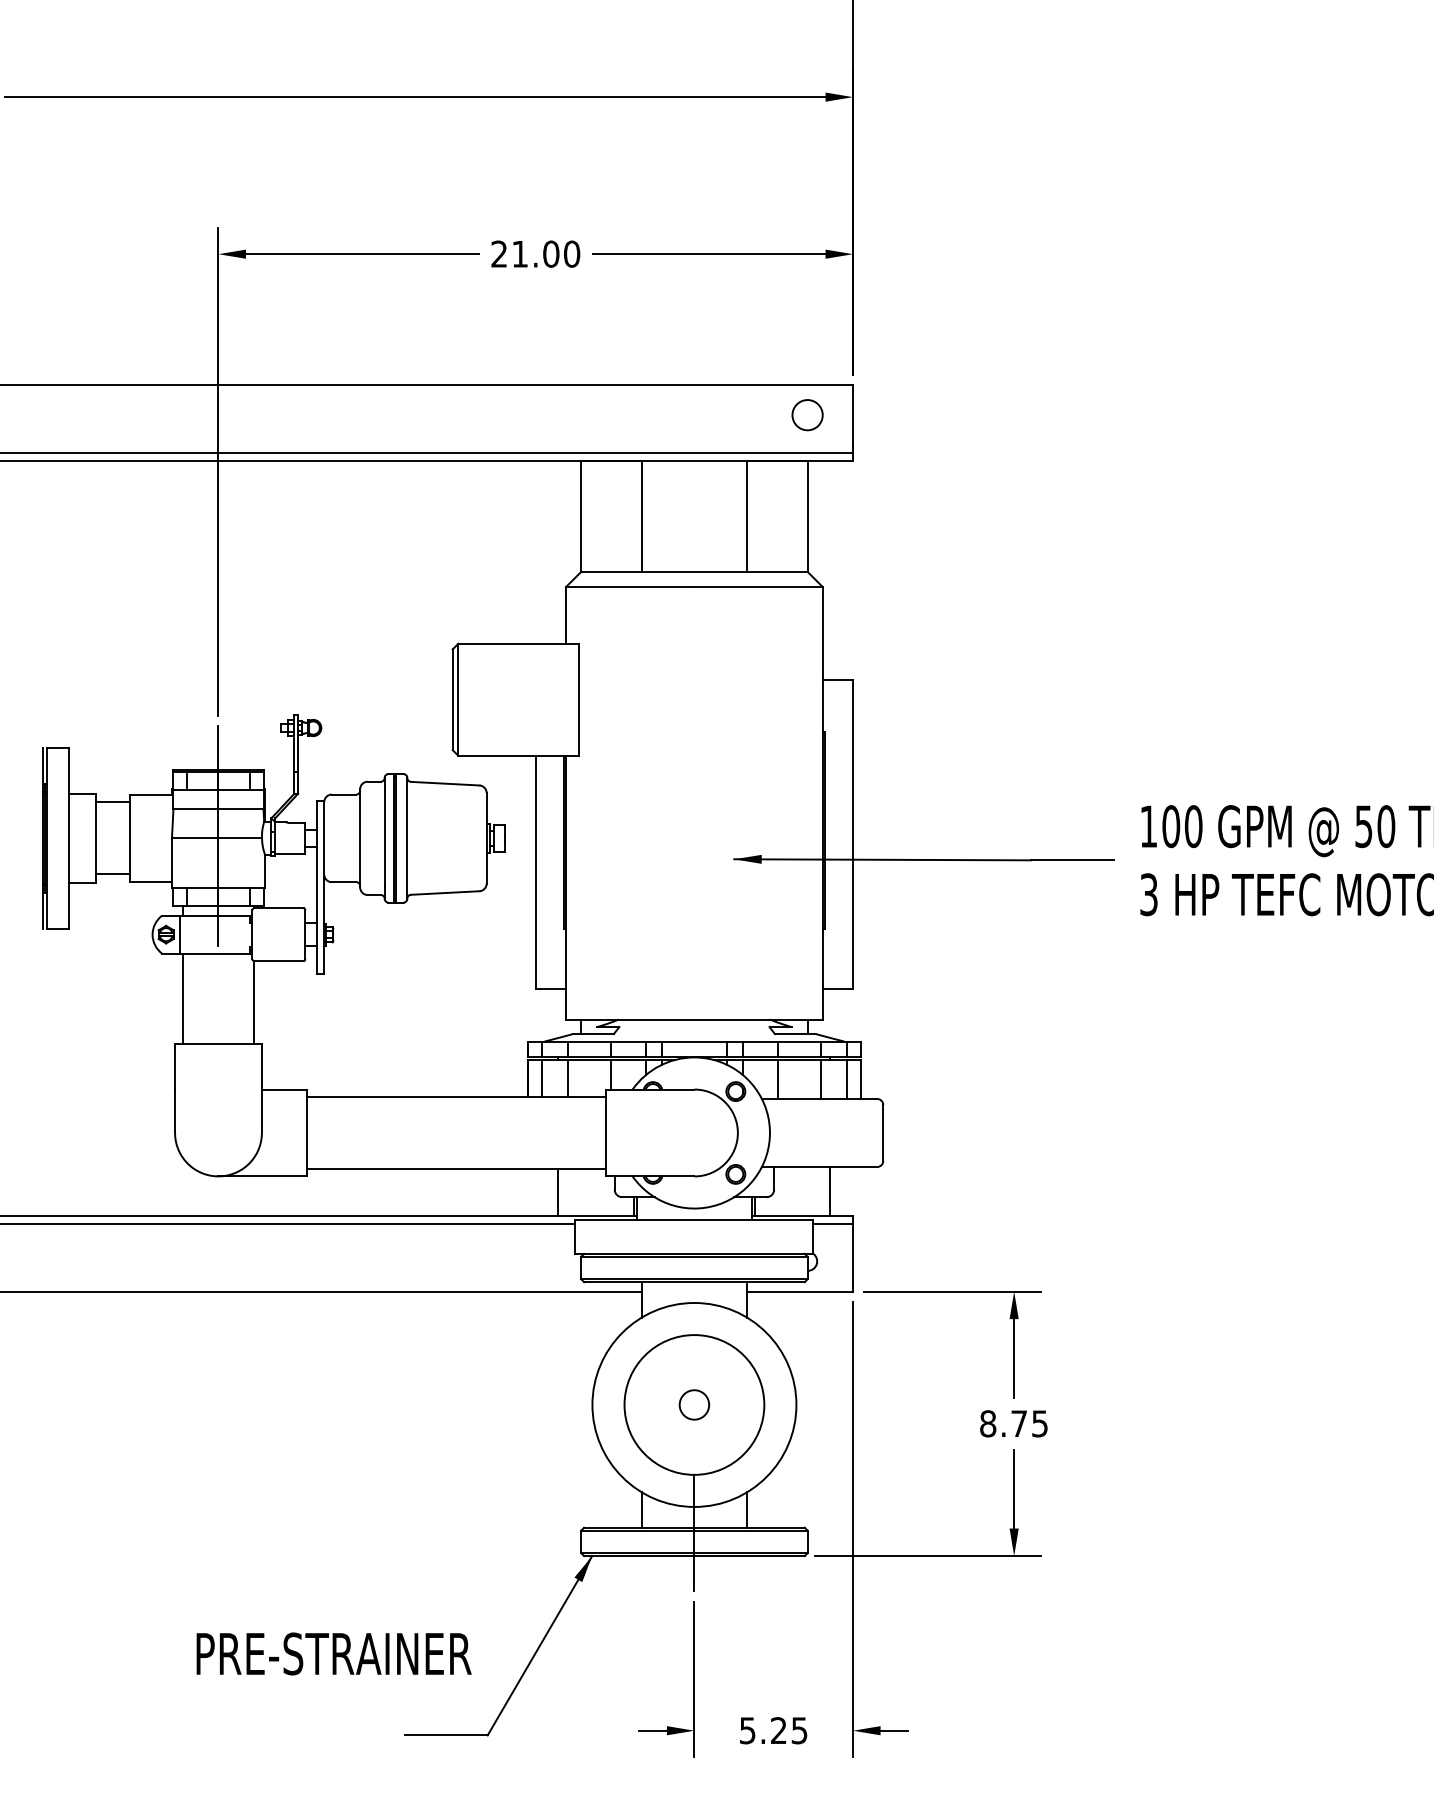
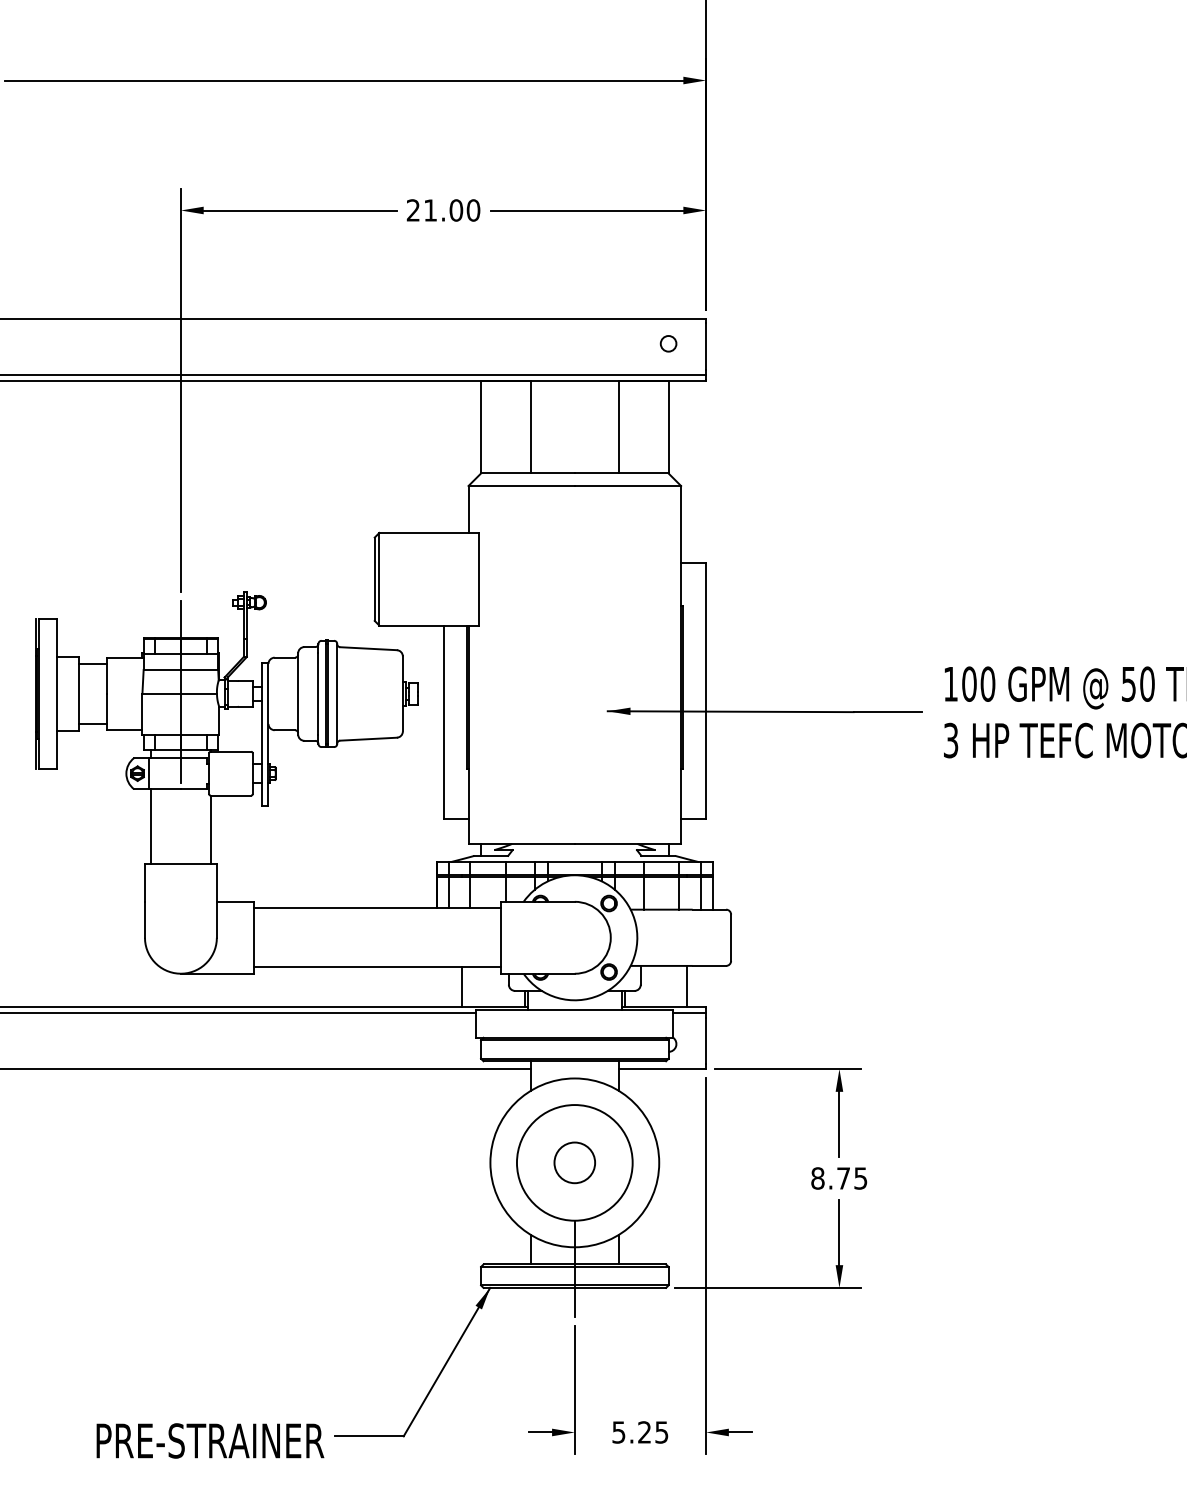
circle: (807, 415) -> (668, 343), size x0.62
circle: (694, 1404) -> (574, 1162), size x1.67
text: (333, 1653) -> (209, 1440), moved

